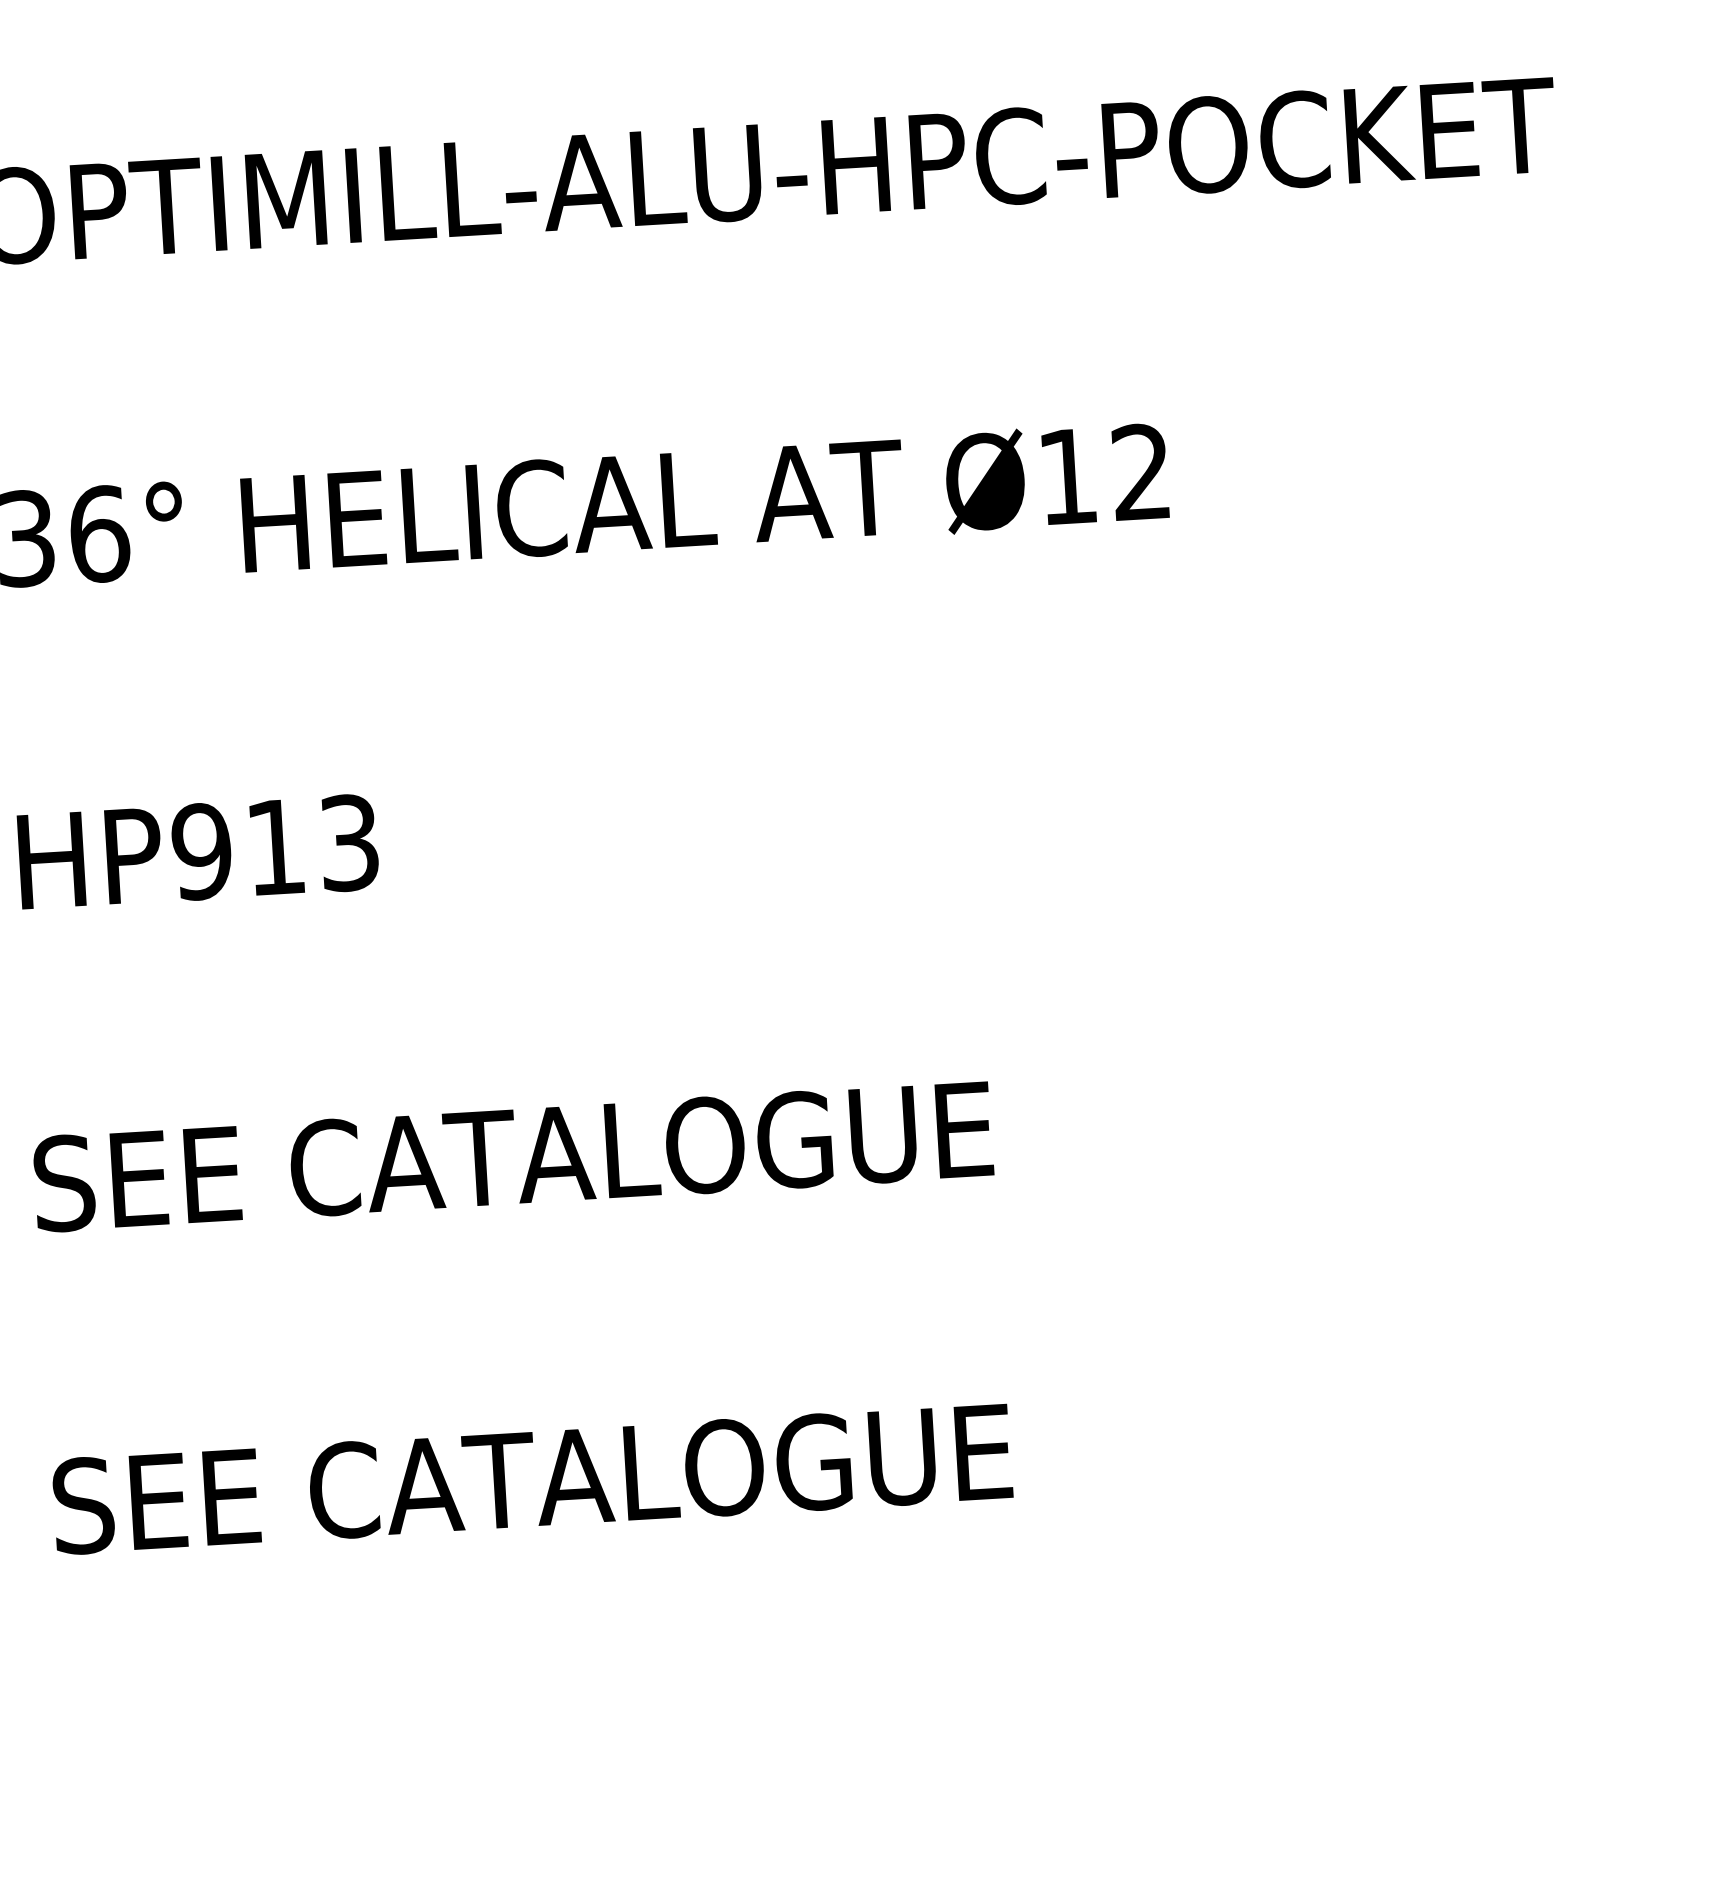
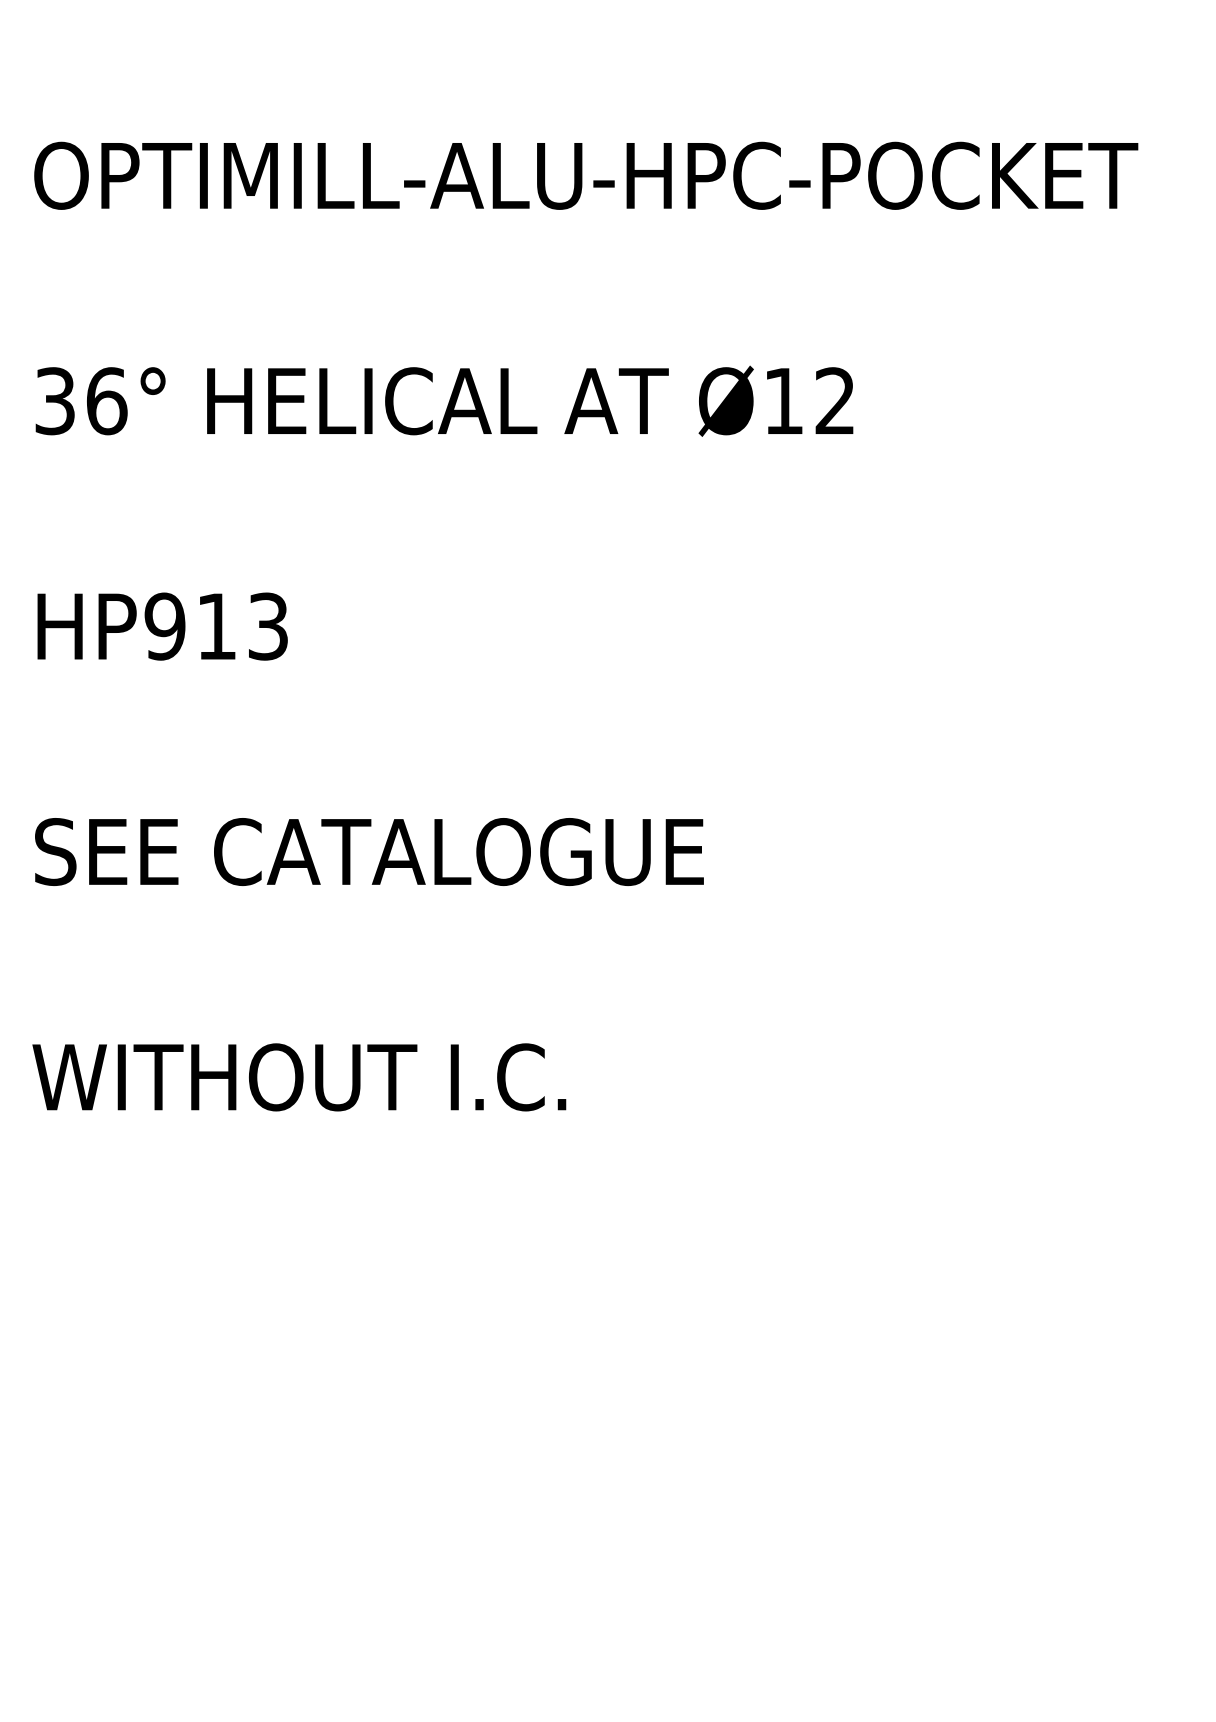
text: (529, 1479) -> (367, 1077), SEE CATALOGUE -> WITHOUT I.C.

